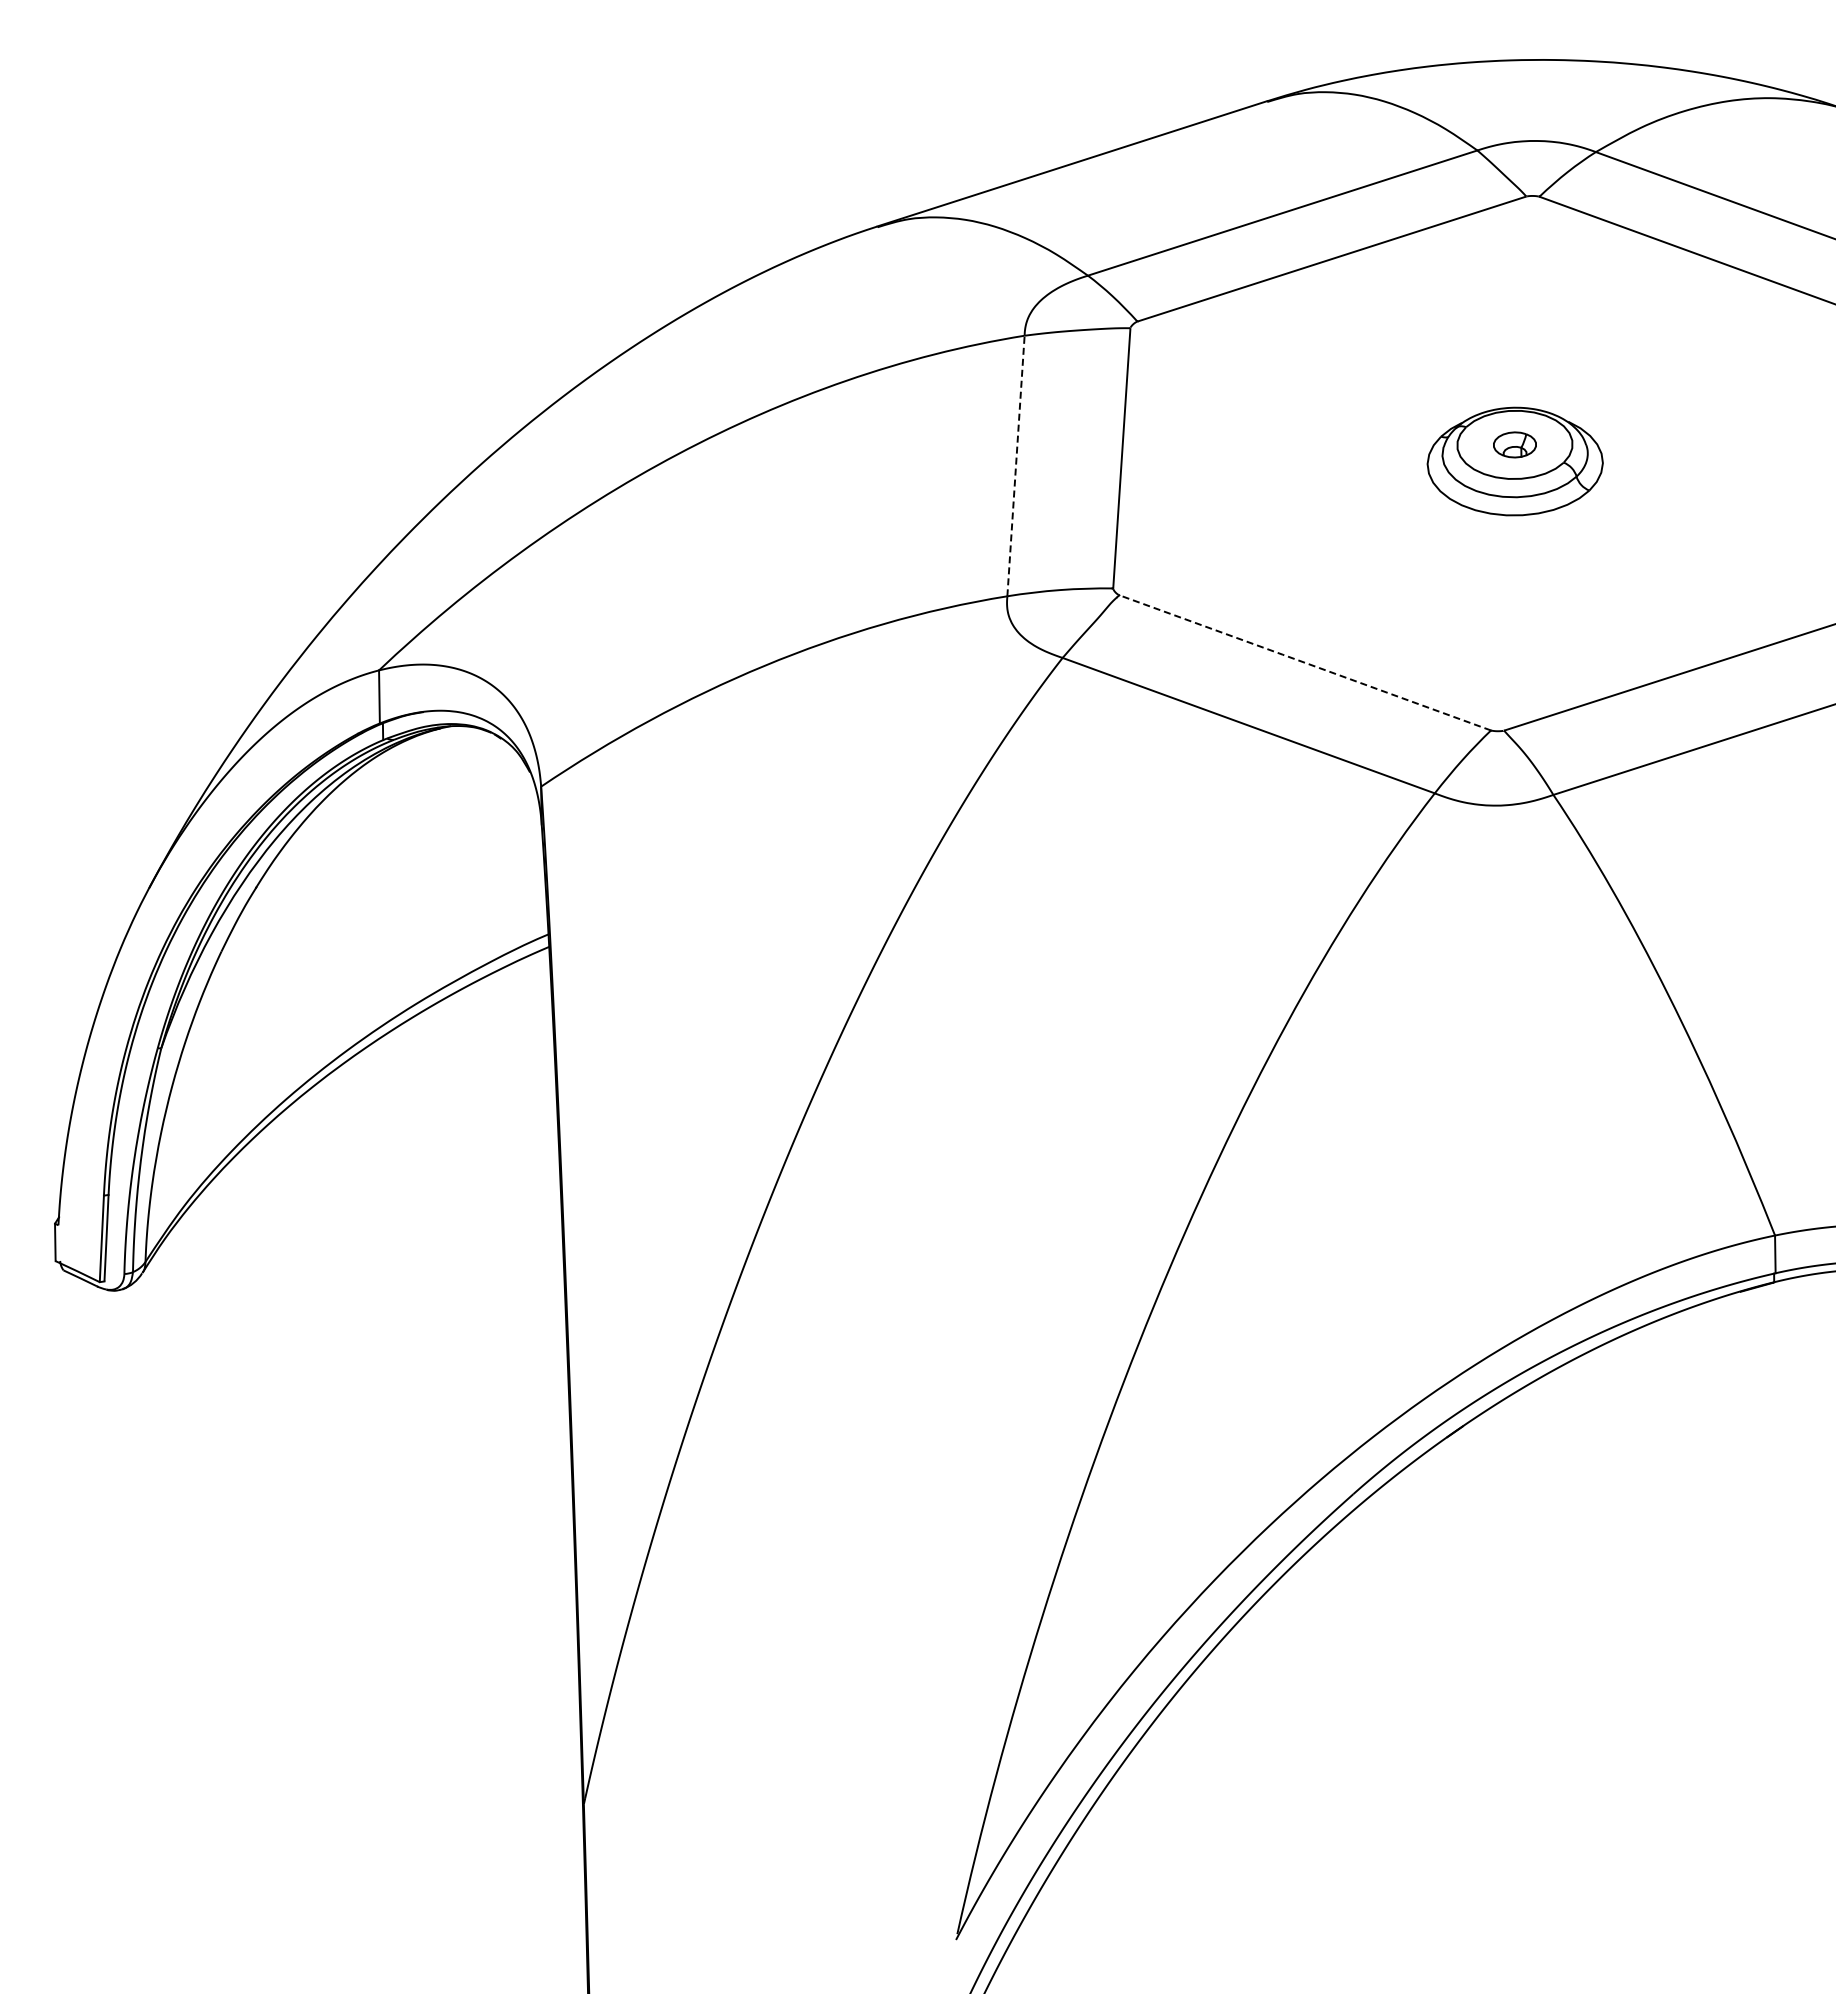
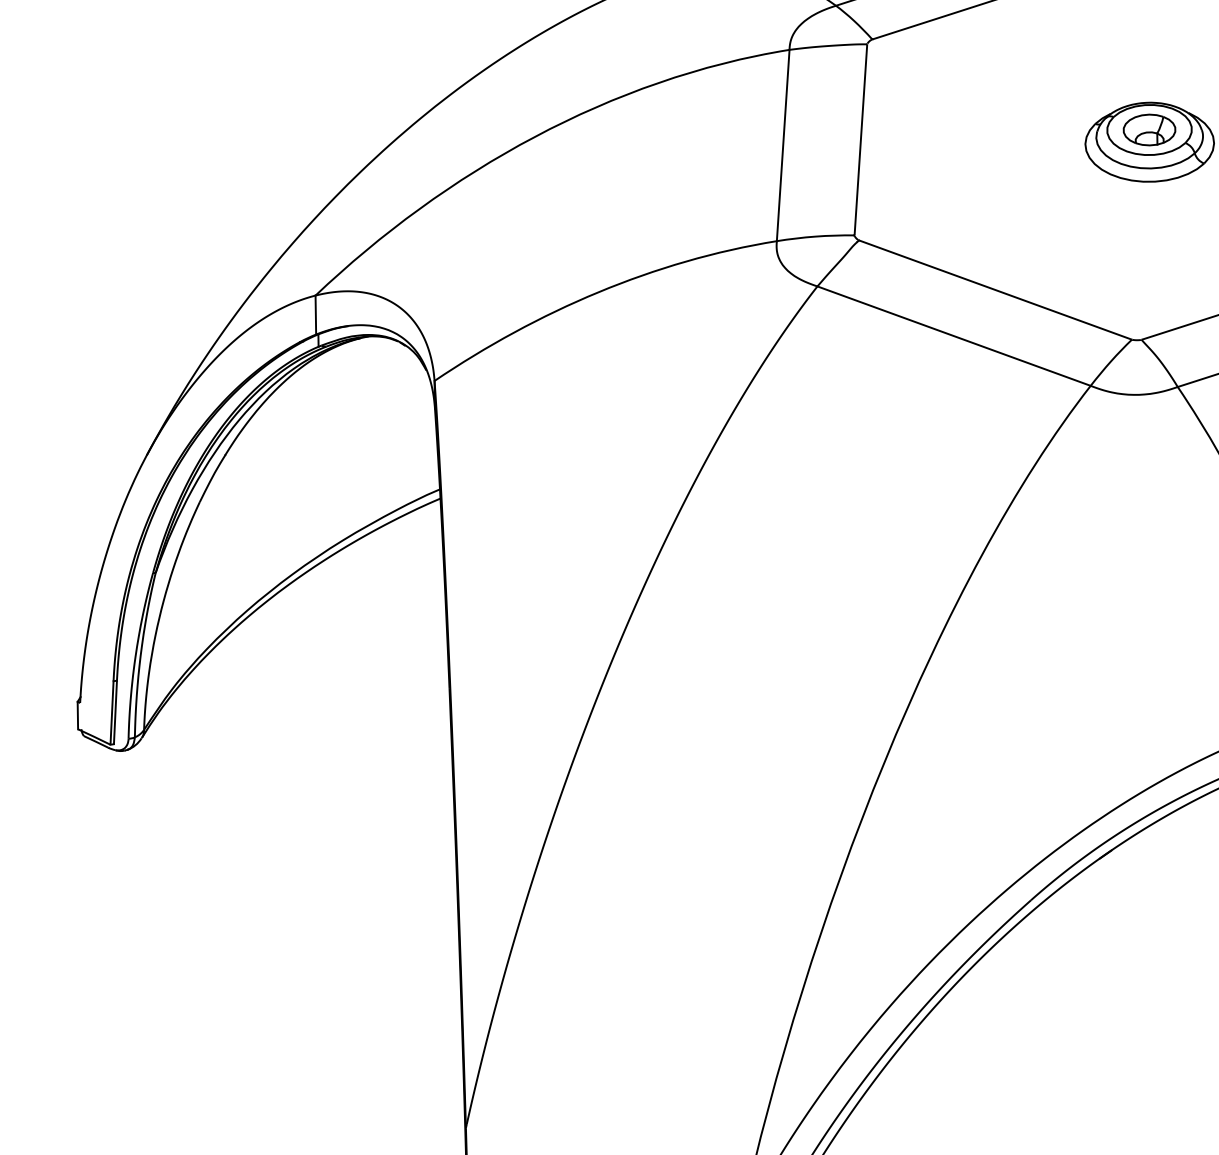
part: (1514, 444) -> (1149, 129), size x1.67
line: (1016, 466) -> (783, 145), dashed -> solid
line: (1304, 662) -> (995, 289), dashed -> solid

